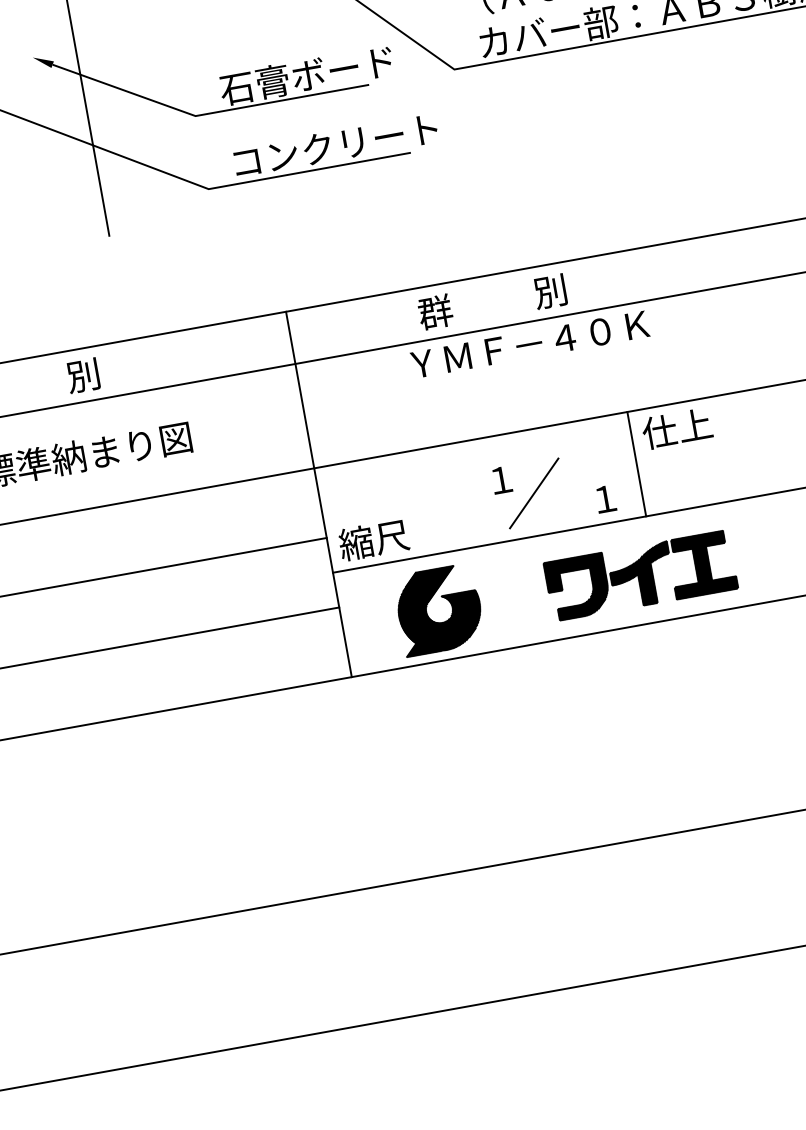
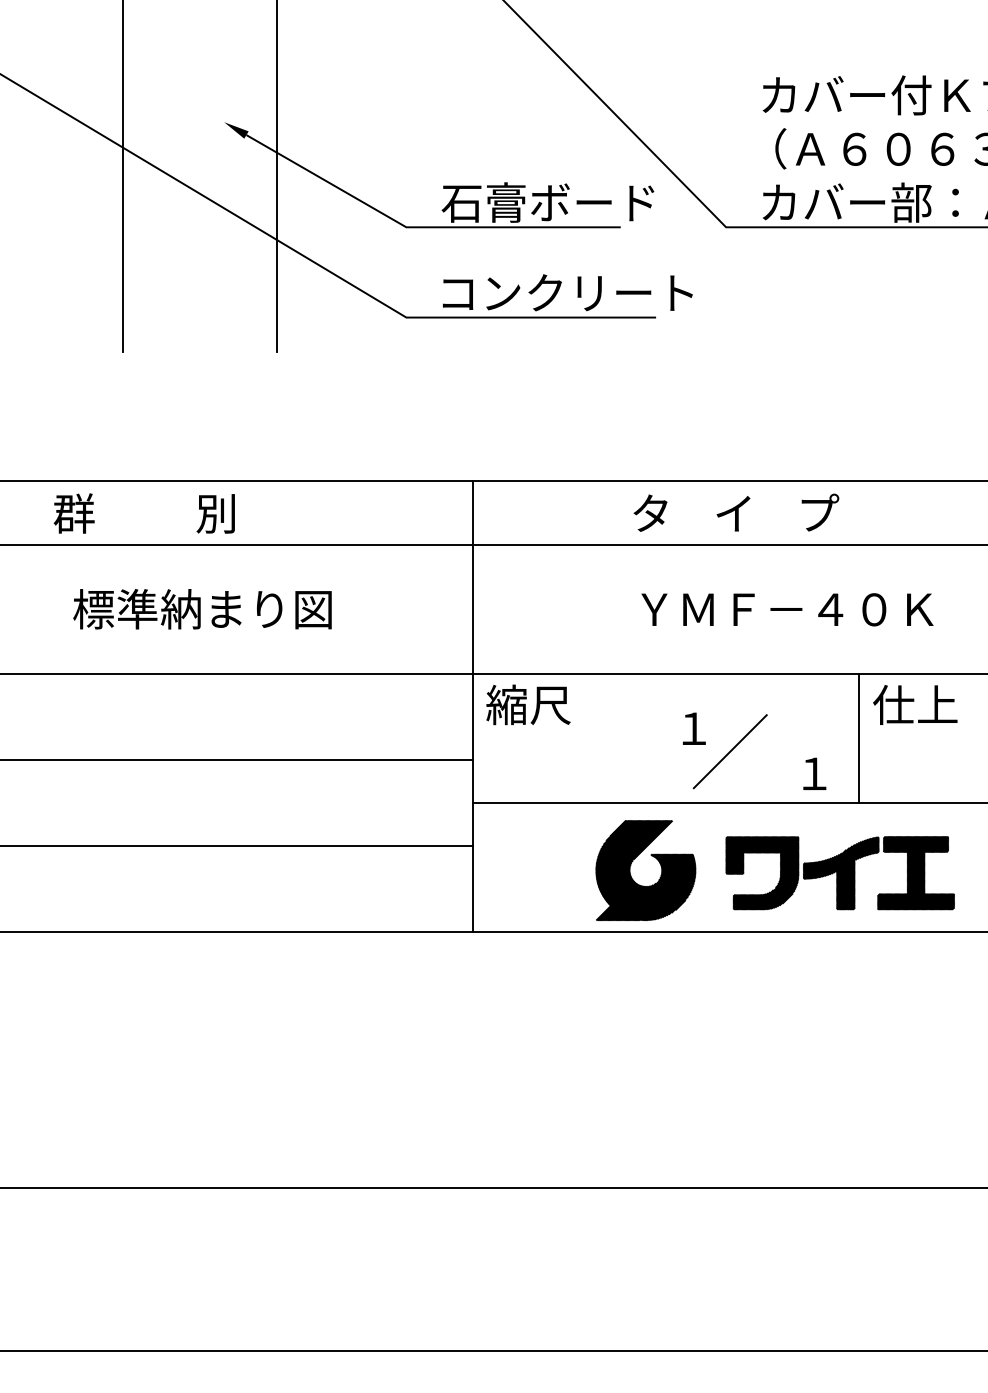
text: (502, 299) -> (734, 513), 群          別 -> タ    イ    プ
text: (530, 344) -> (787, 609), moved
text: (373, 539) -> (528, 704), moved
part: (427, 607) -> (631, 865), moved

